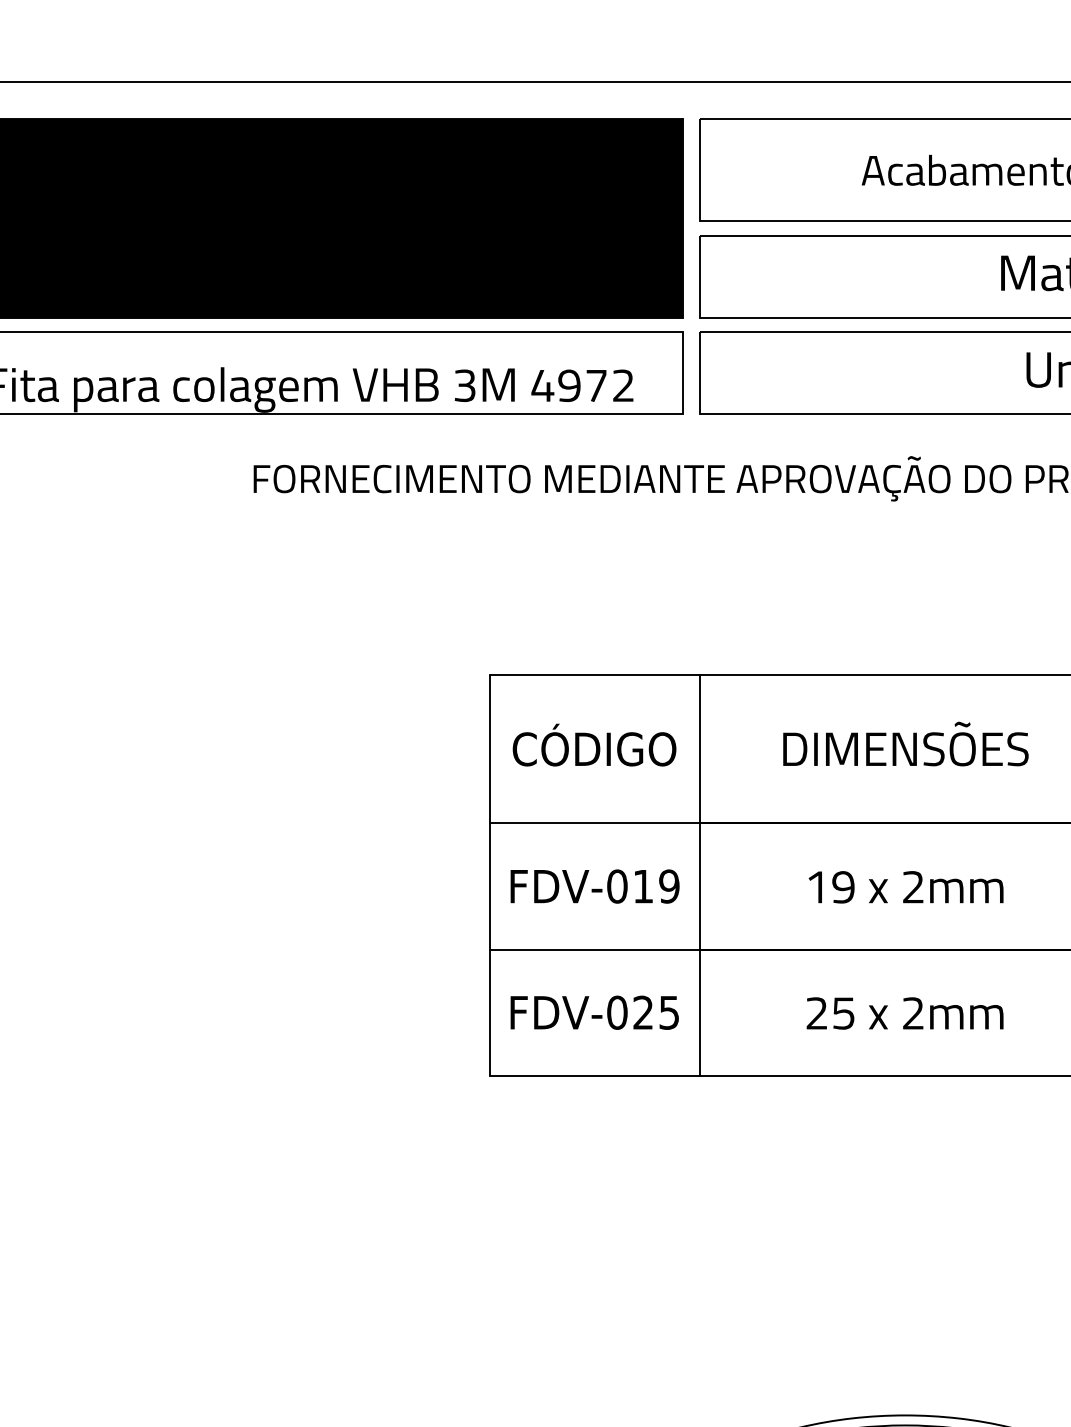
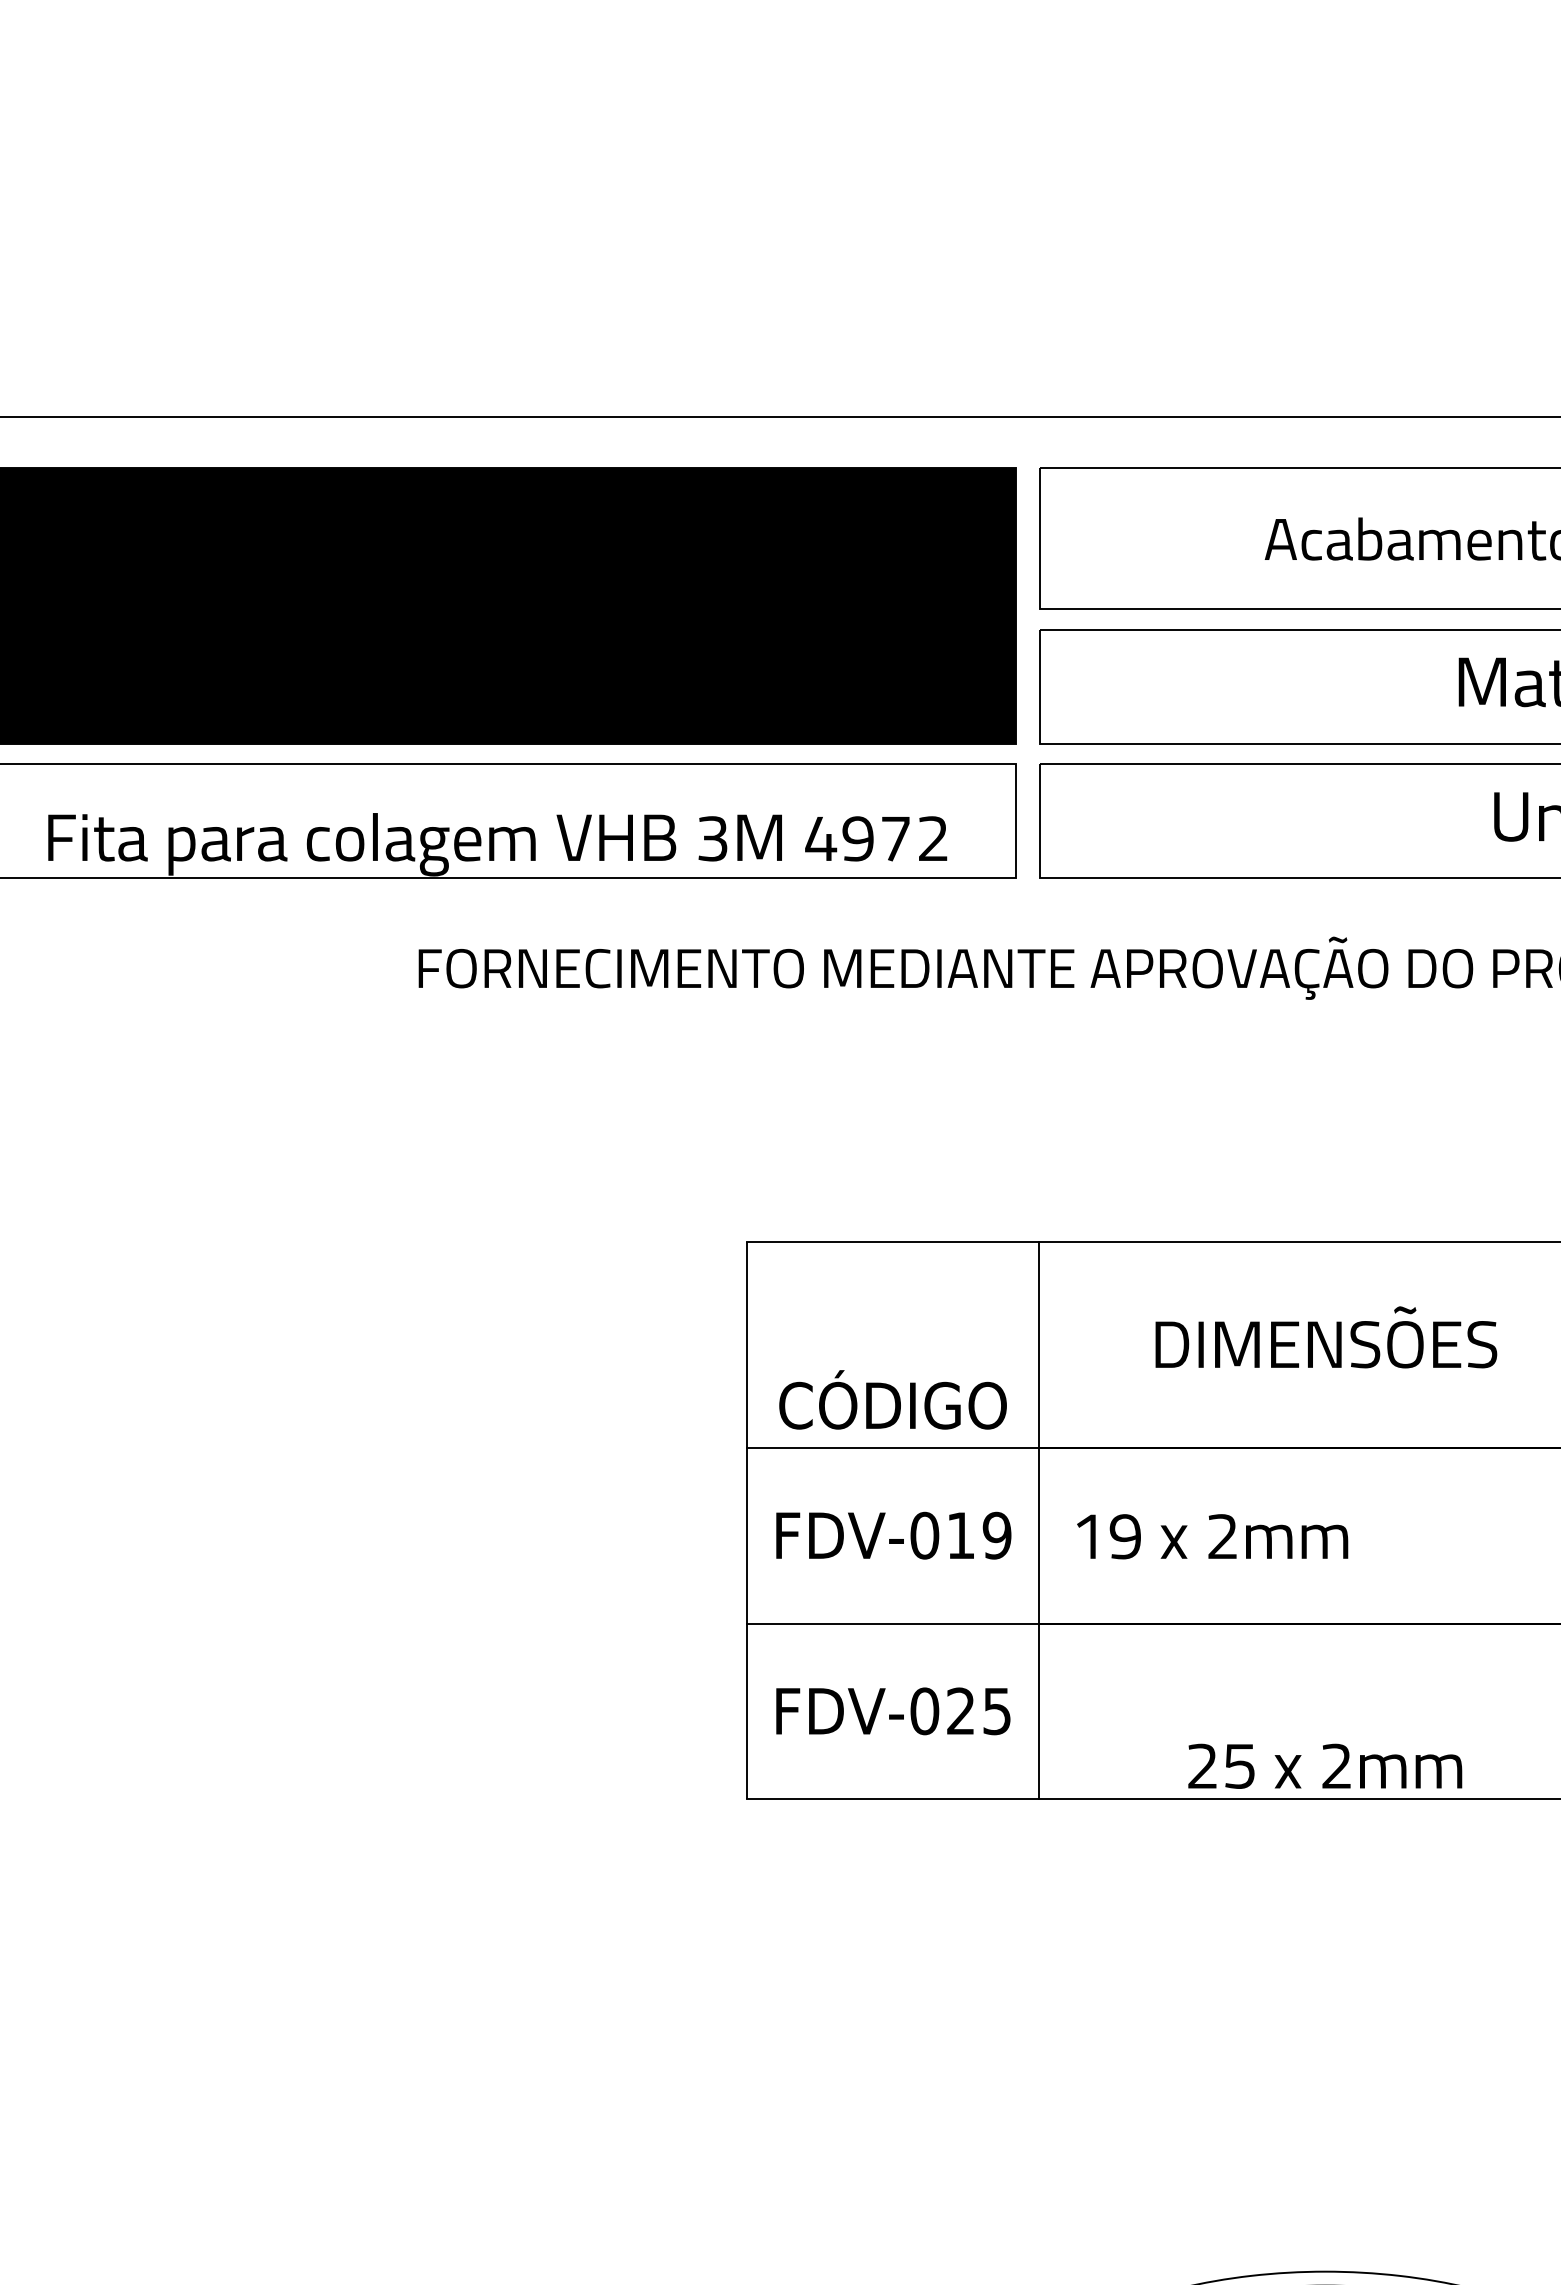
text: (594, 744) -> (892, 1399), moved
text: (906, 887) -> (1212, 1536), moved
text: (905, 1012) -> (1325, 1765), moved

